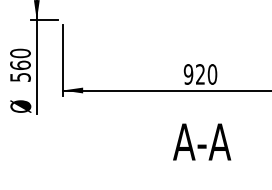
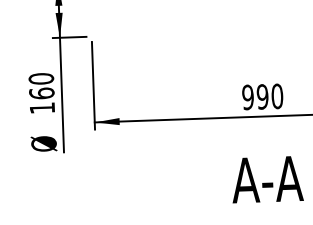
text: (200, 74) -> (262, 96), 920 -> 990
text: (20, 77) -> (42, 108), 560 -> 160

